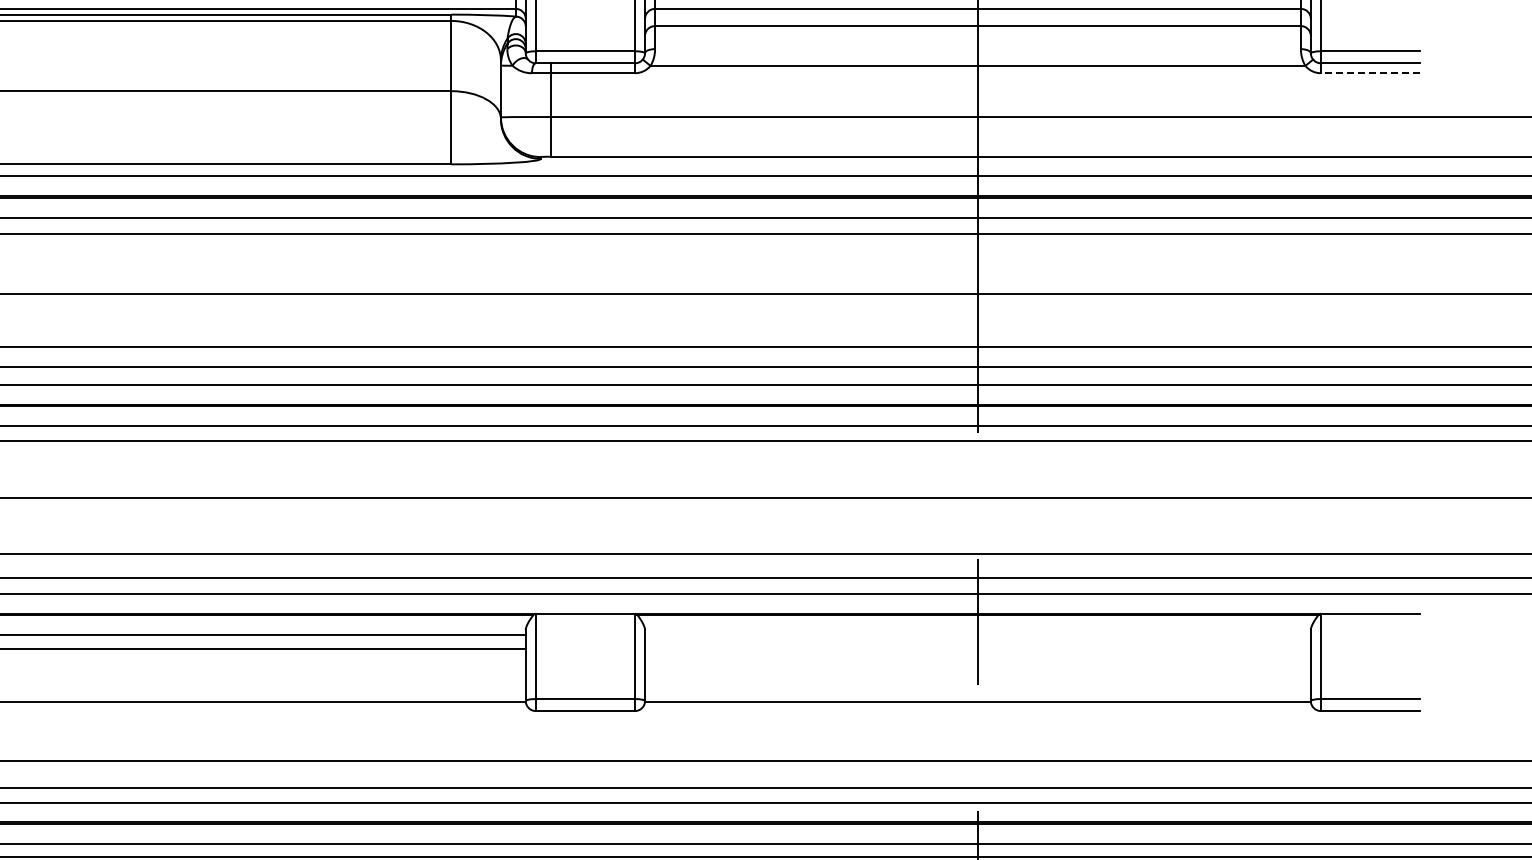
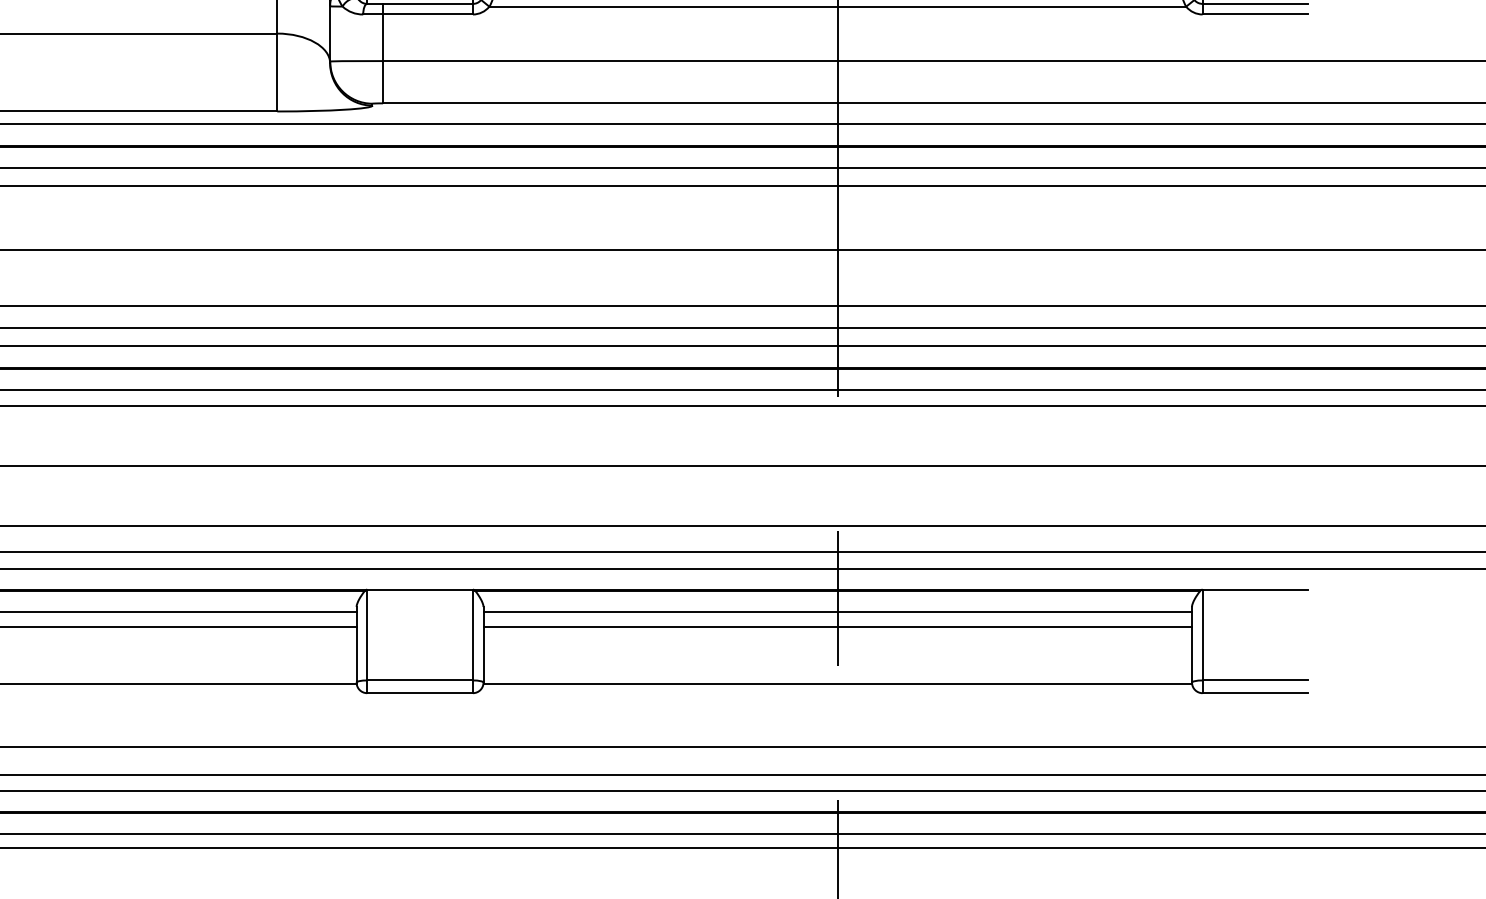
line: (1370, 73) -> (1255, 14), dashed -> solid
line: (977, 635) -> (837, 612), added
line: (977, 648) -> (837, 626), added

